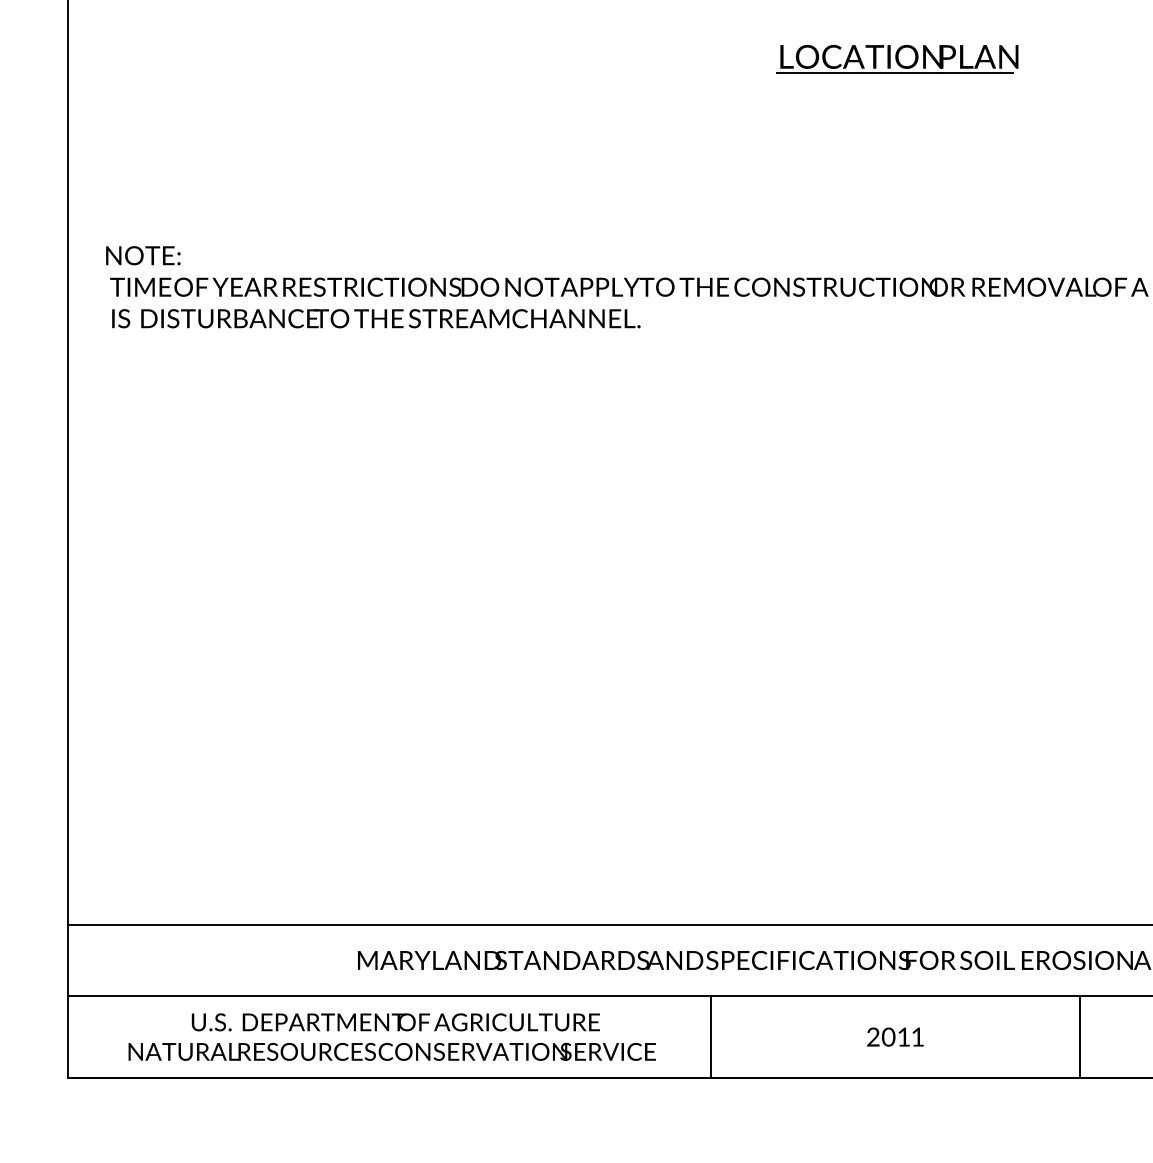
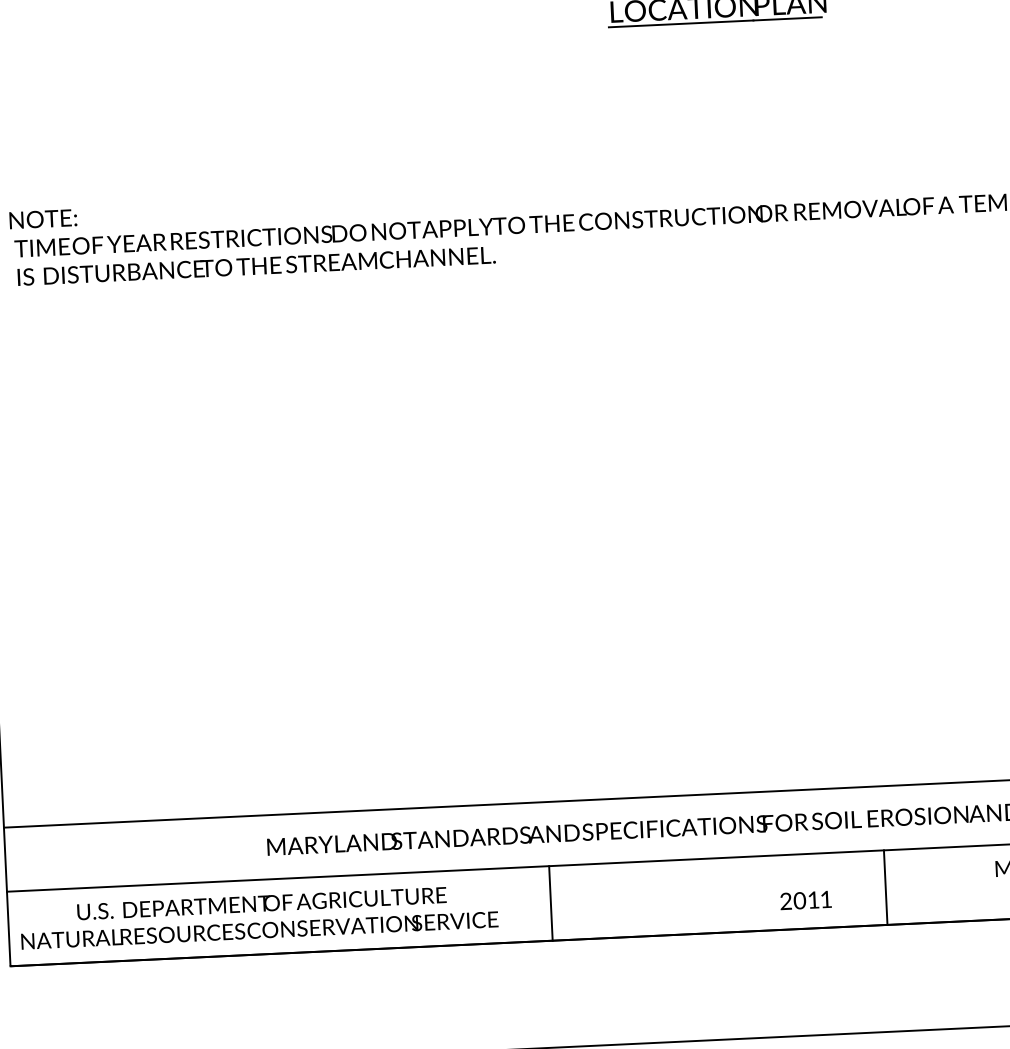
text: (391, 1036) -> (258, 916), moved
line: (710, 1036) -> (550, 902), moved
text: (895, 1036) -> (806, 899), moved
line: (1080, 1036) -> (886, 887), moved

